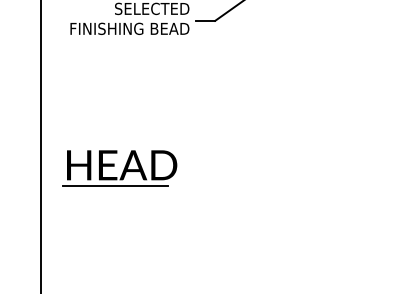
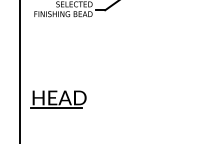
part: (119, 168) -> (58, 99), moved

